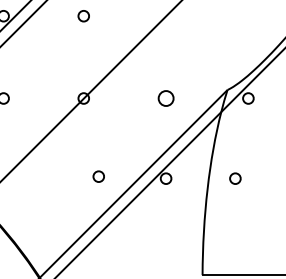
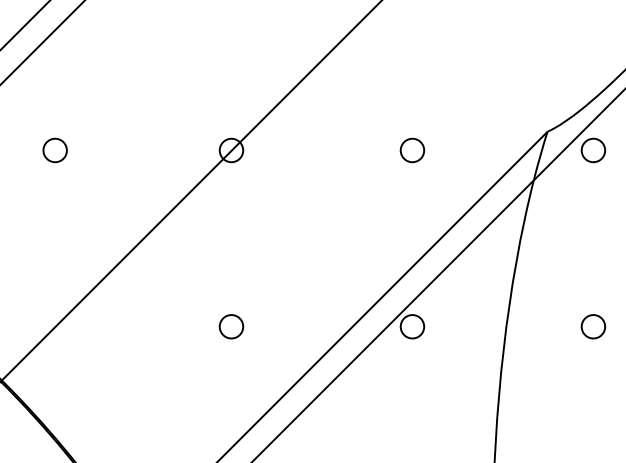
circle: (165, 98) -> (411, 150), size x0.71
circle: (98, 176) -> (230, 326), moved
circle: (235, 178) -> (593, 326), moved

